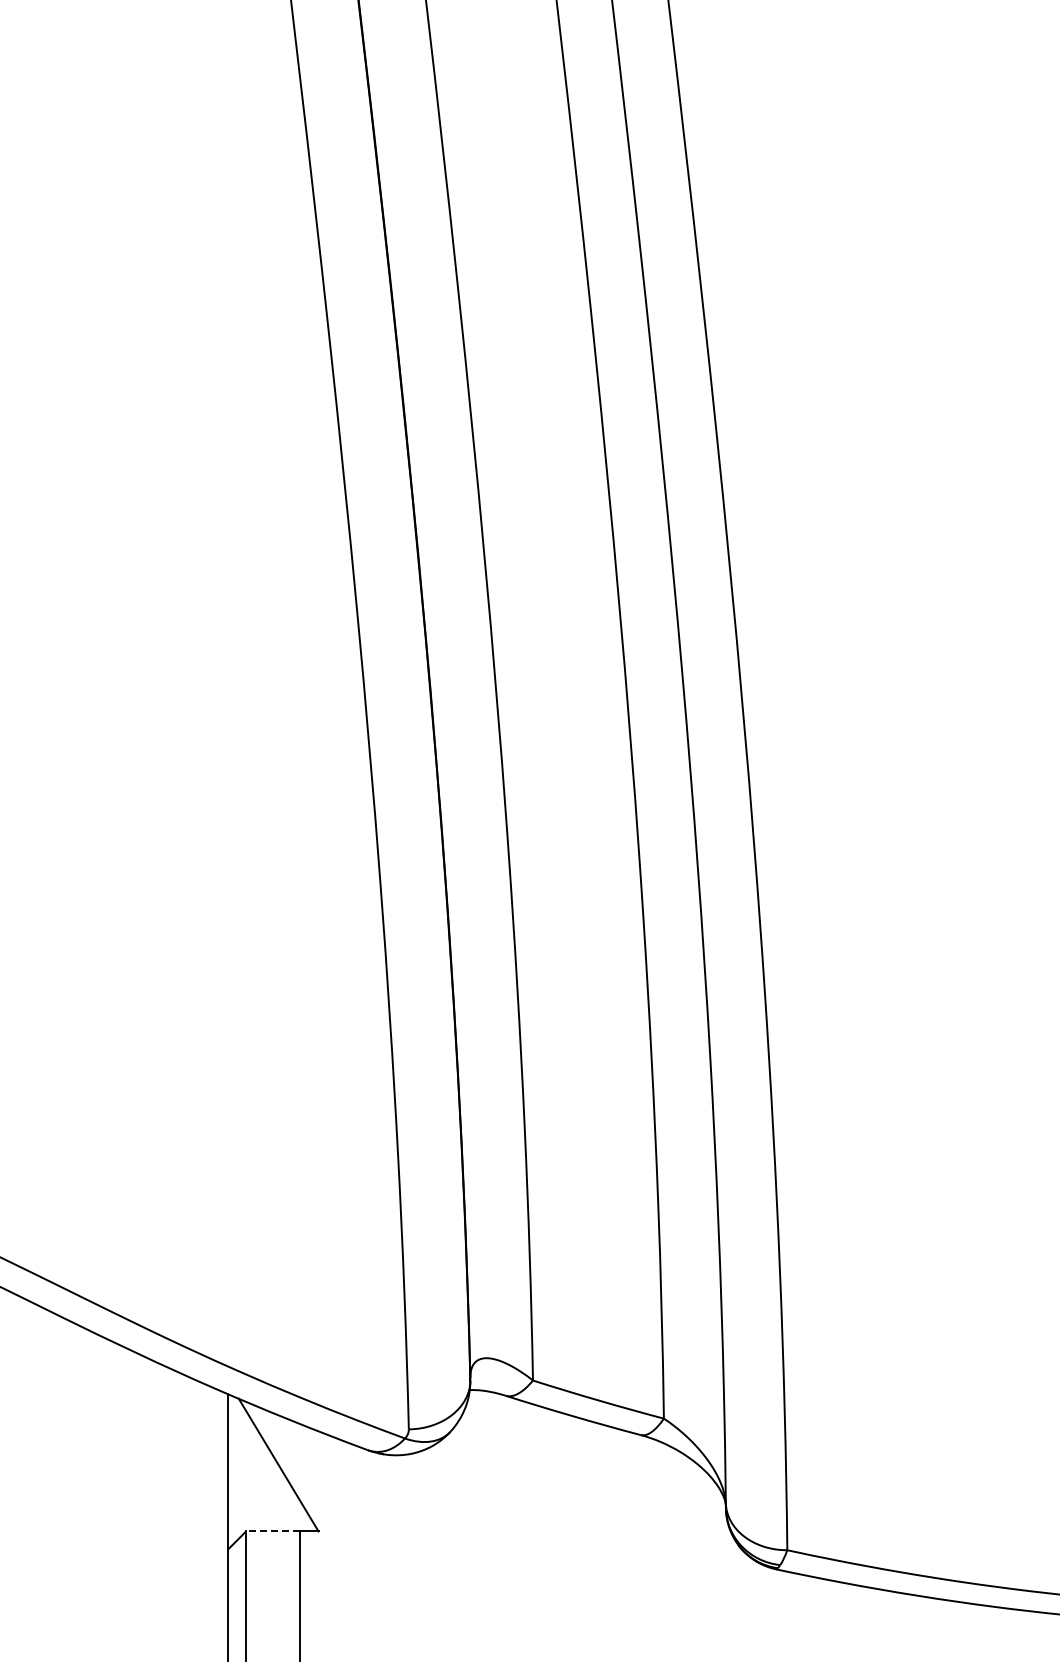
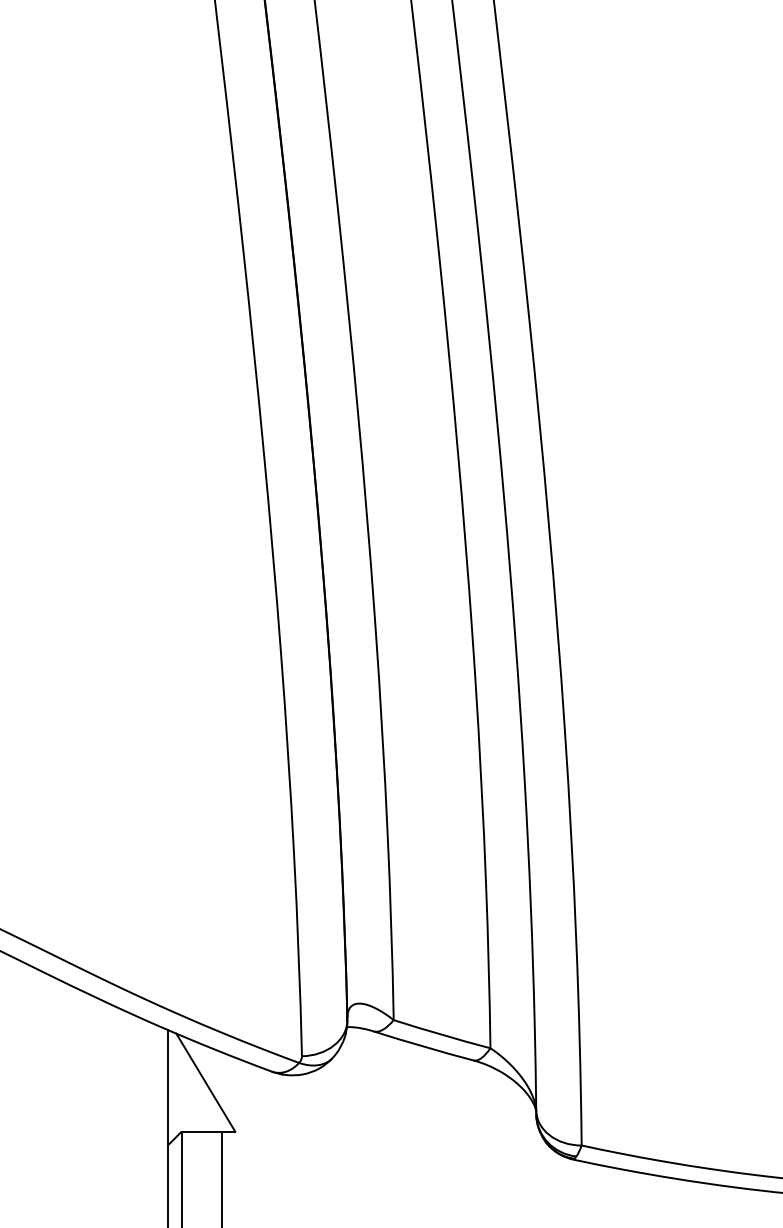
line: (272, 1531) -> (201, 1131), dashed -> solid

